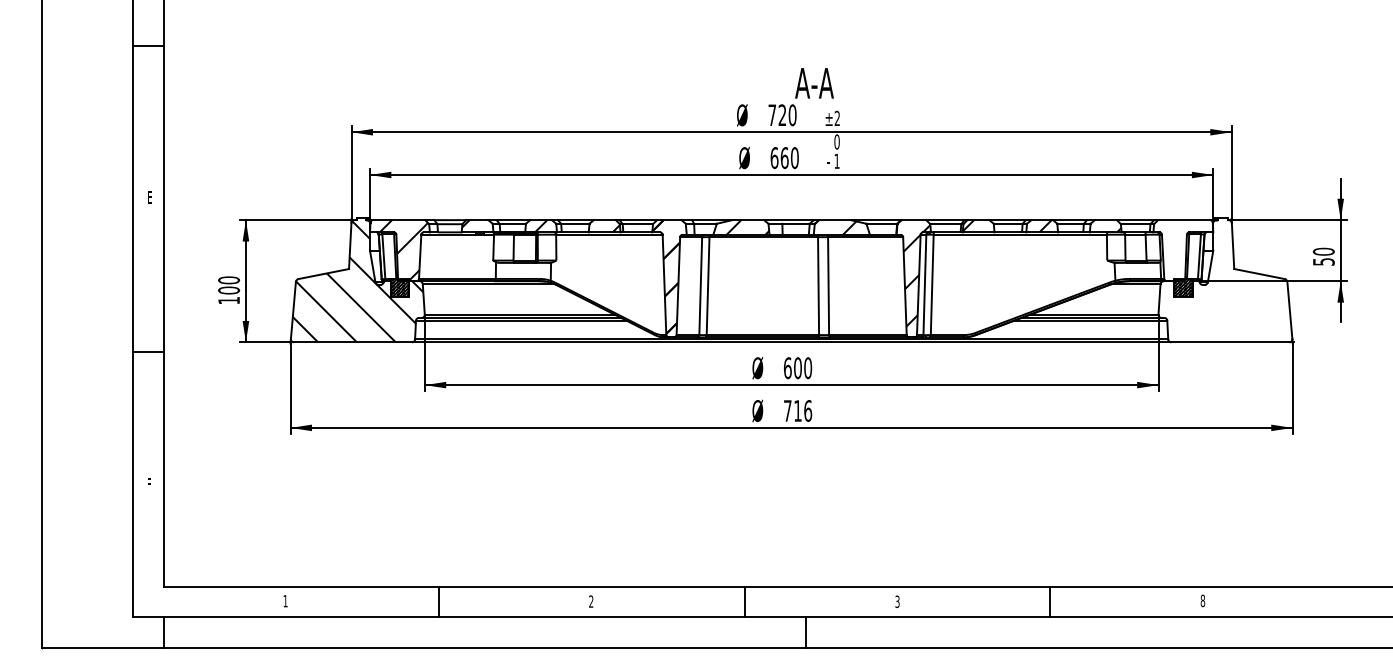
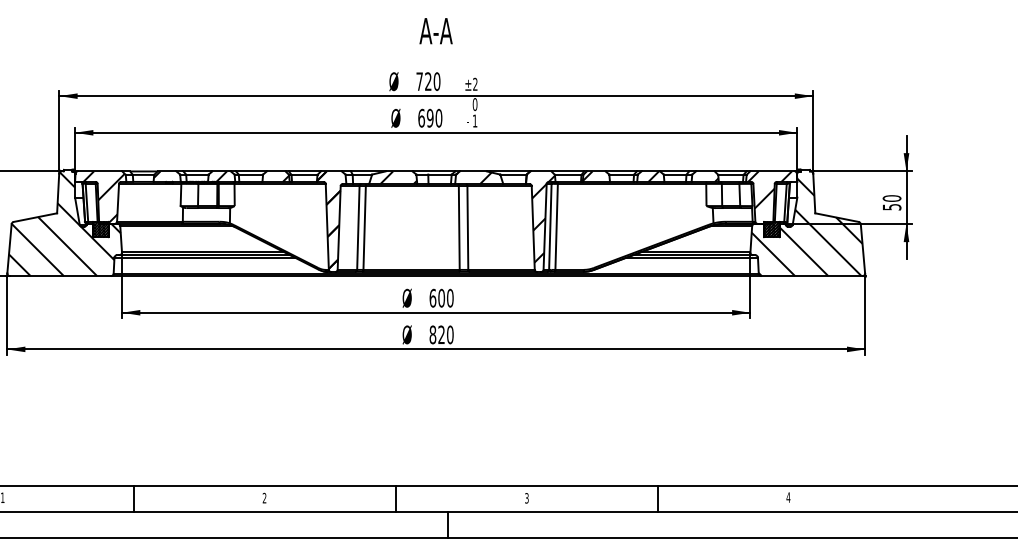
text: (814, 83) -> (436, 31), moved
text: (784, 158) -> (430, 118), 660 -> 690
hatch: (1180, 241) -> (769, 189), added
hatch: (1224, 285) -> (806, 227), added
text: (797, 410) -> (441, 334), 716 -> 820
text: (1202, 600) -> (788, 497), 8 -> 4

